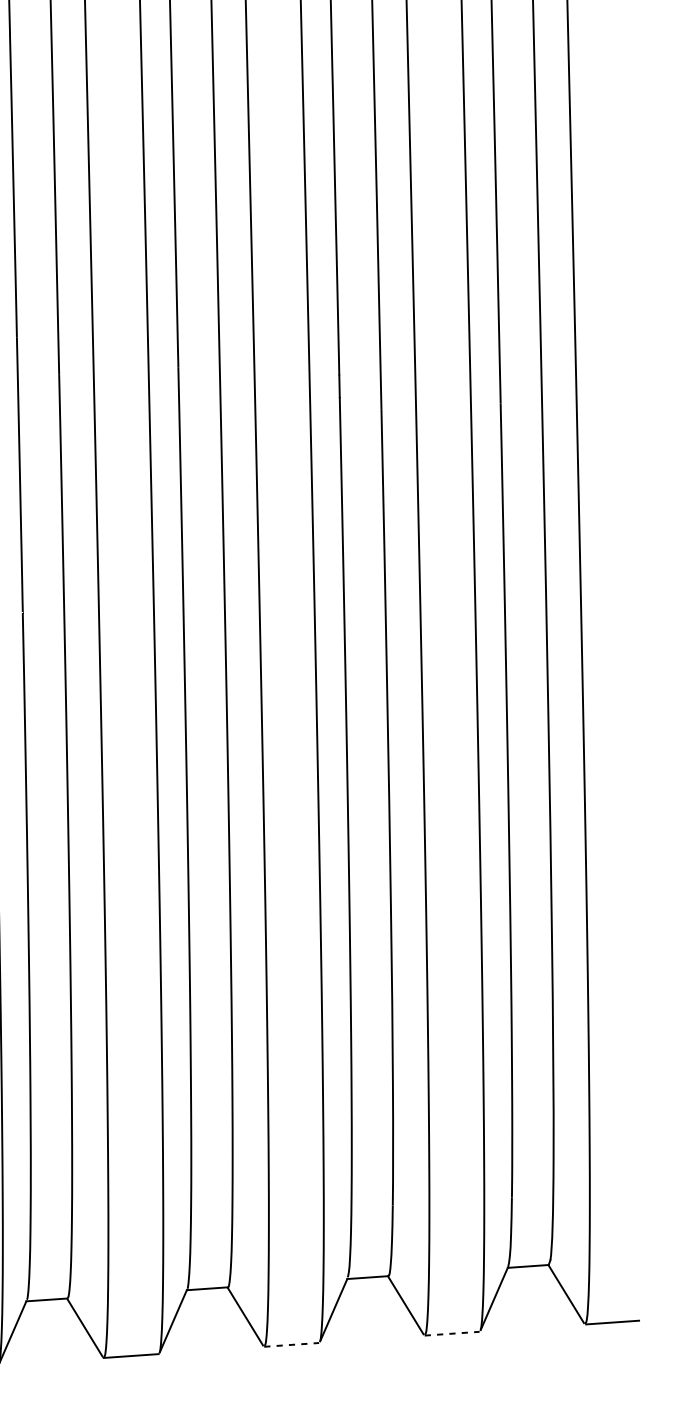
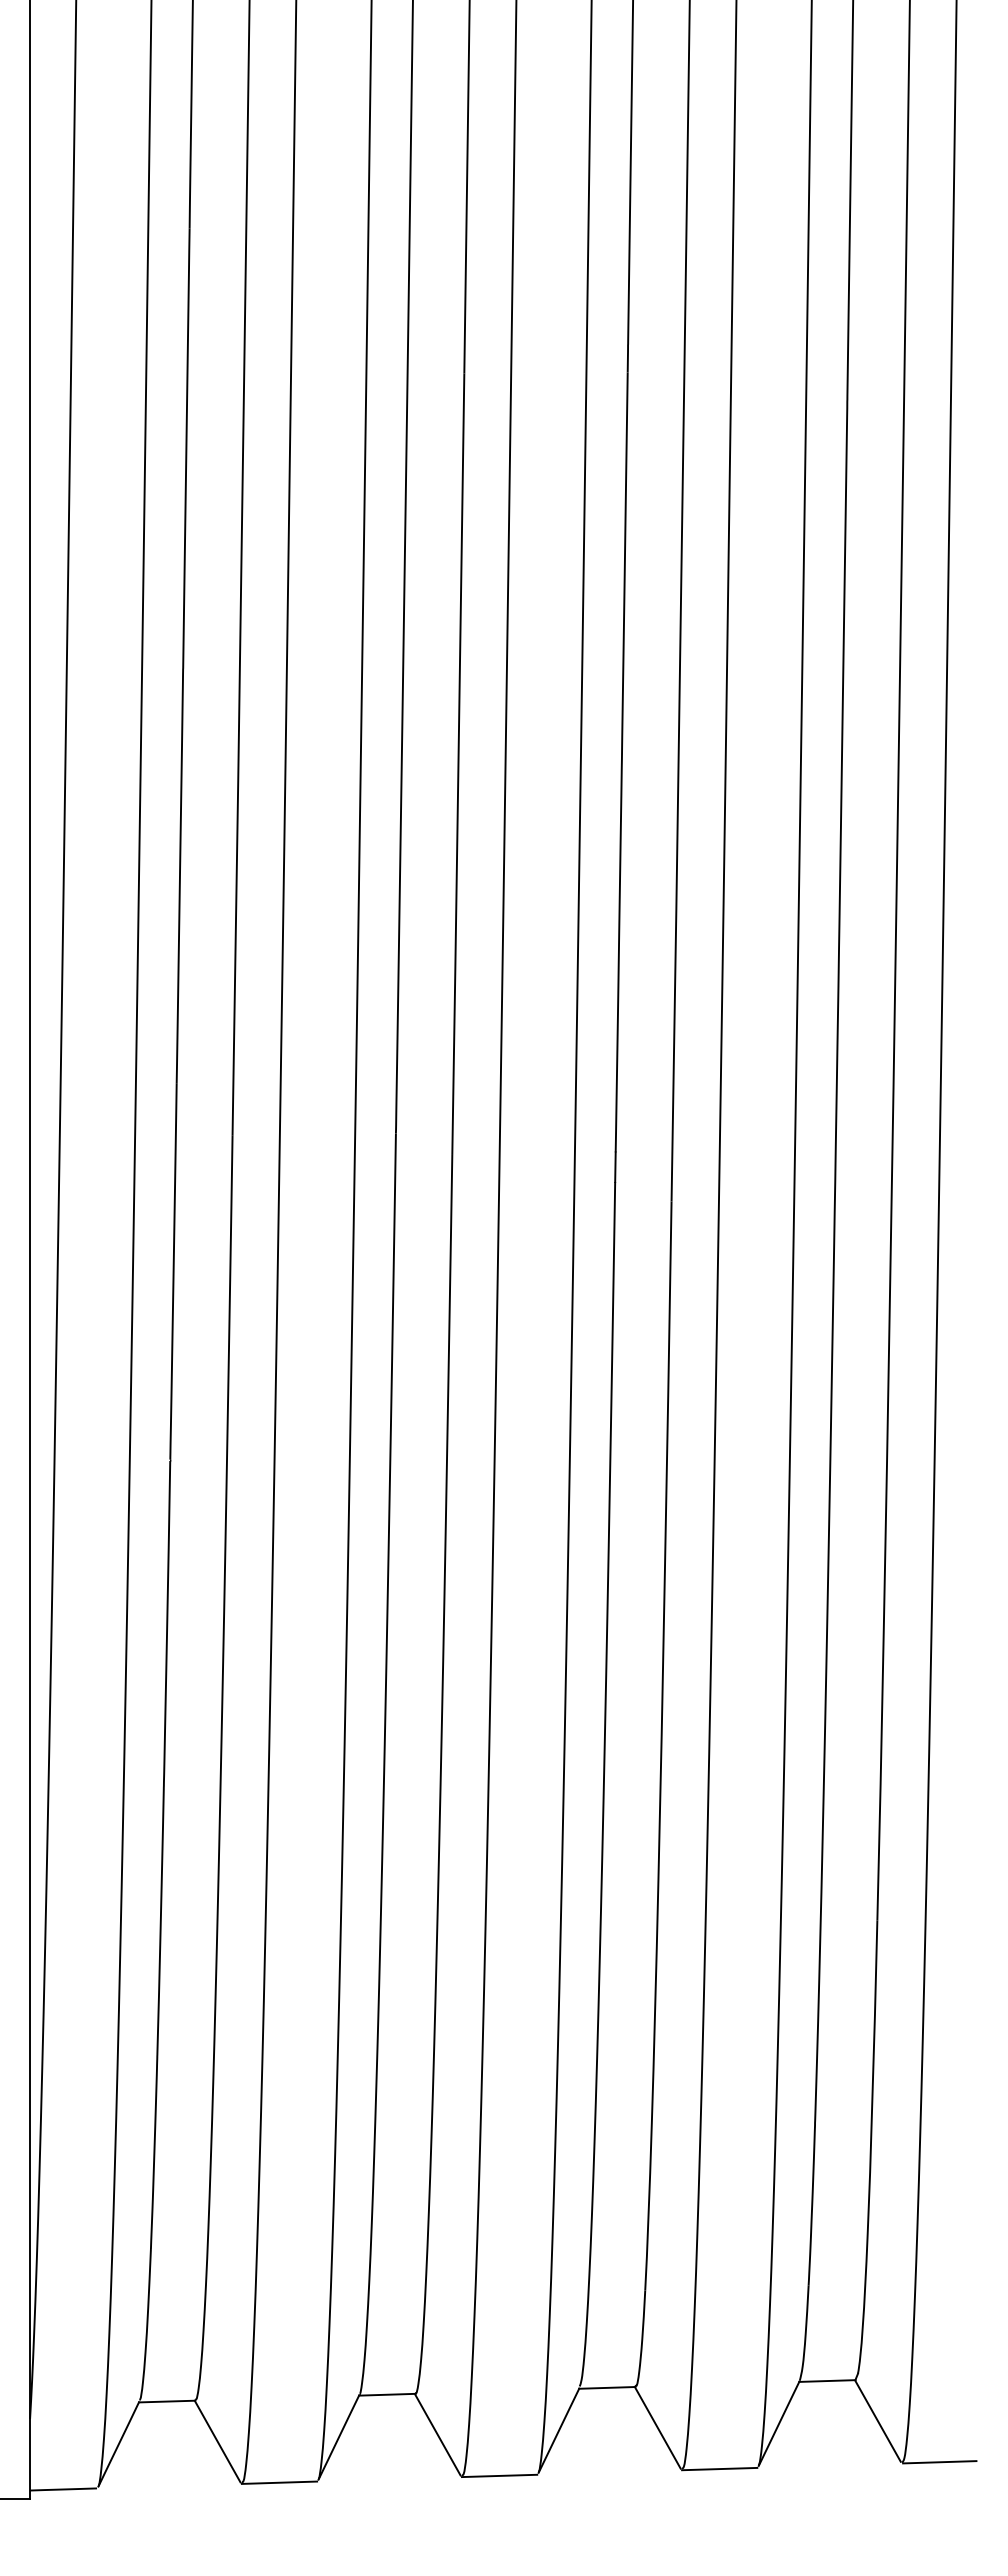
line: (452, 1334) -> (719, 2469), dashed -> solid
line: (291, 1344) -> (499, 2475), dashed -> solid

